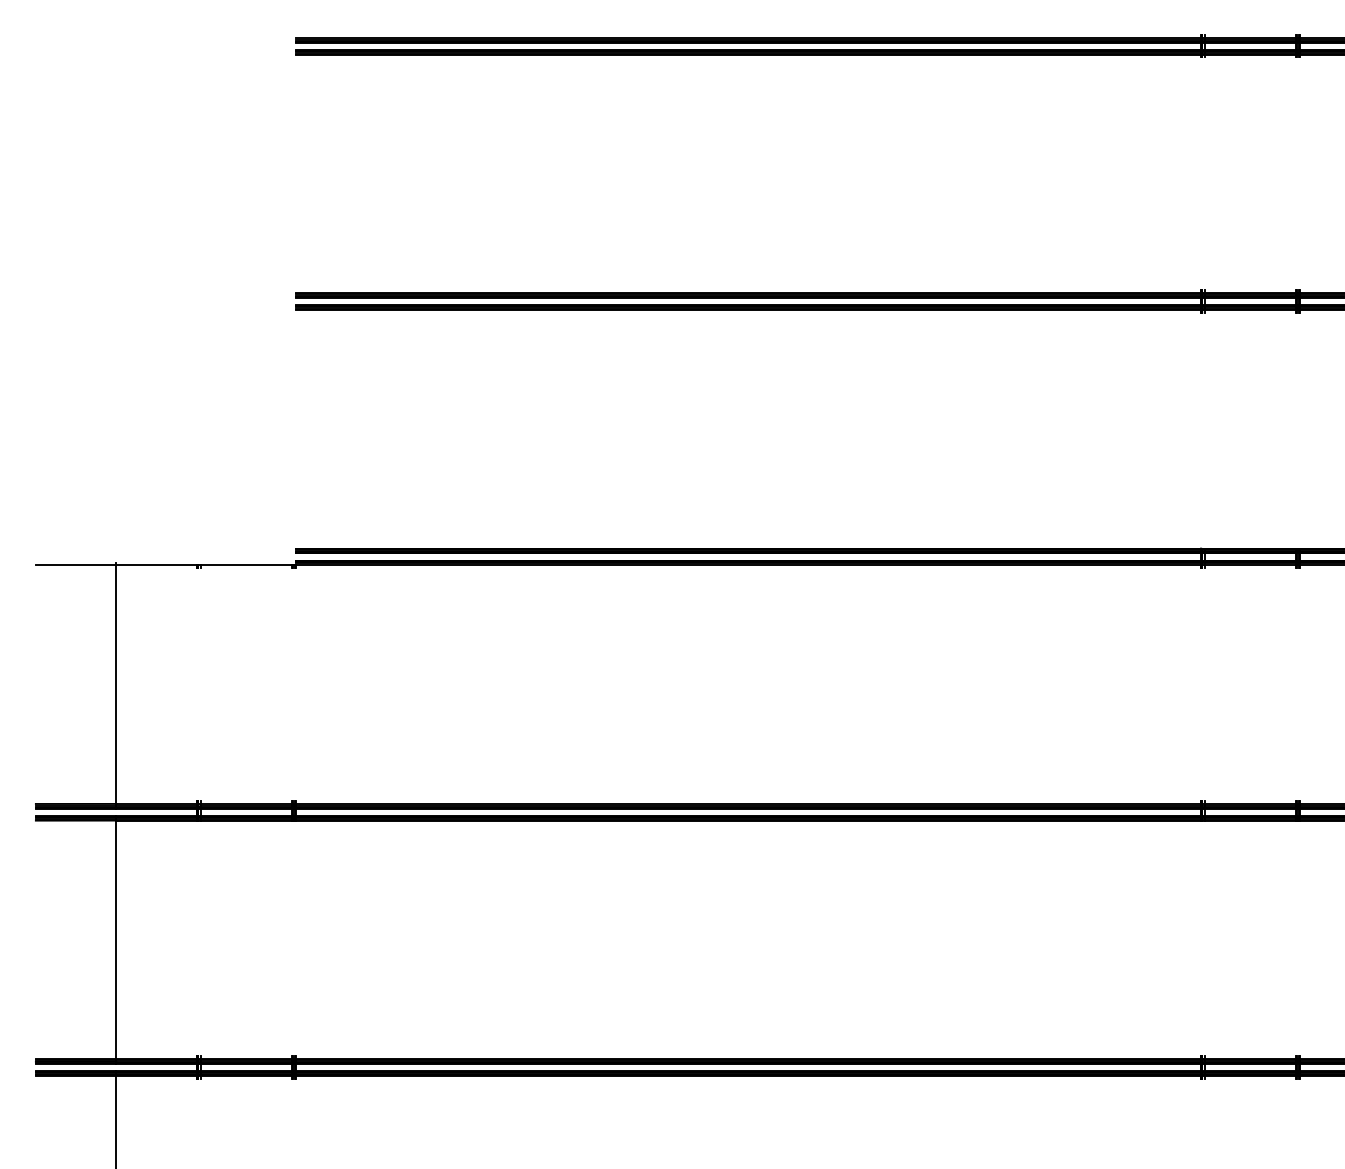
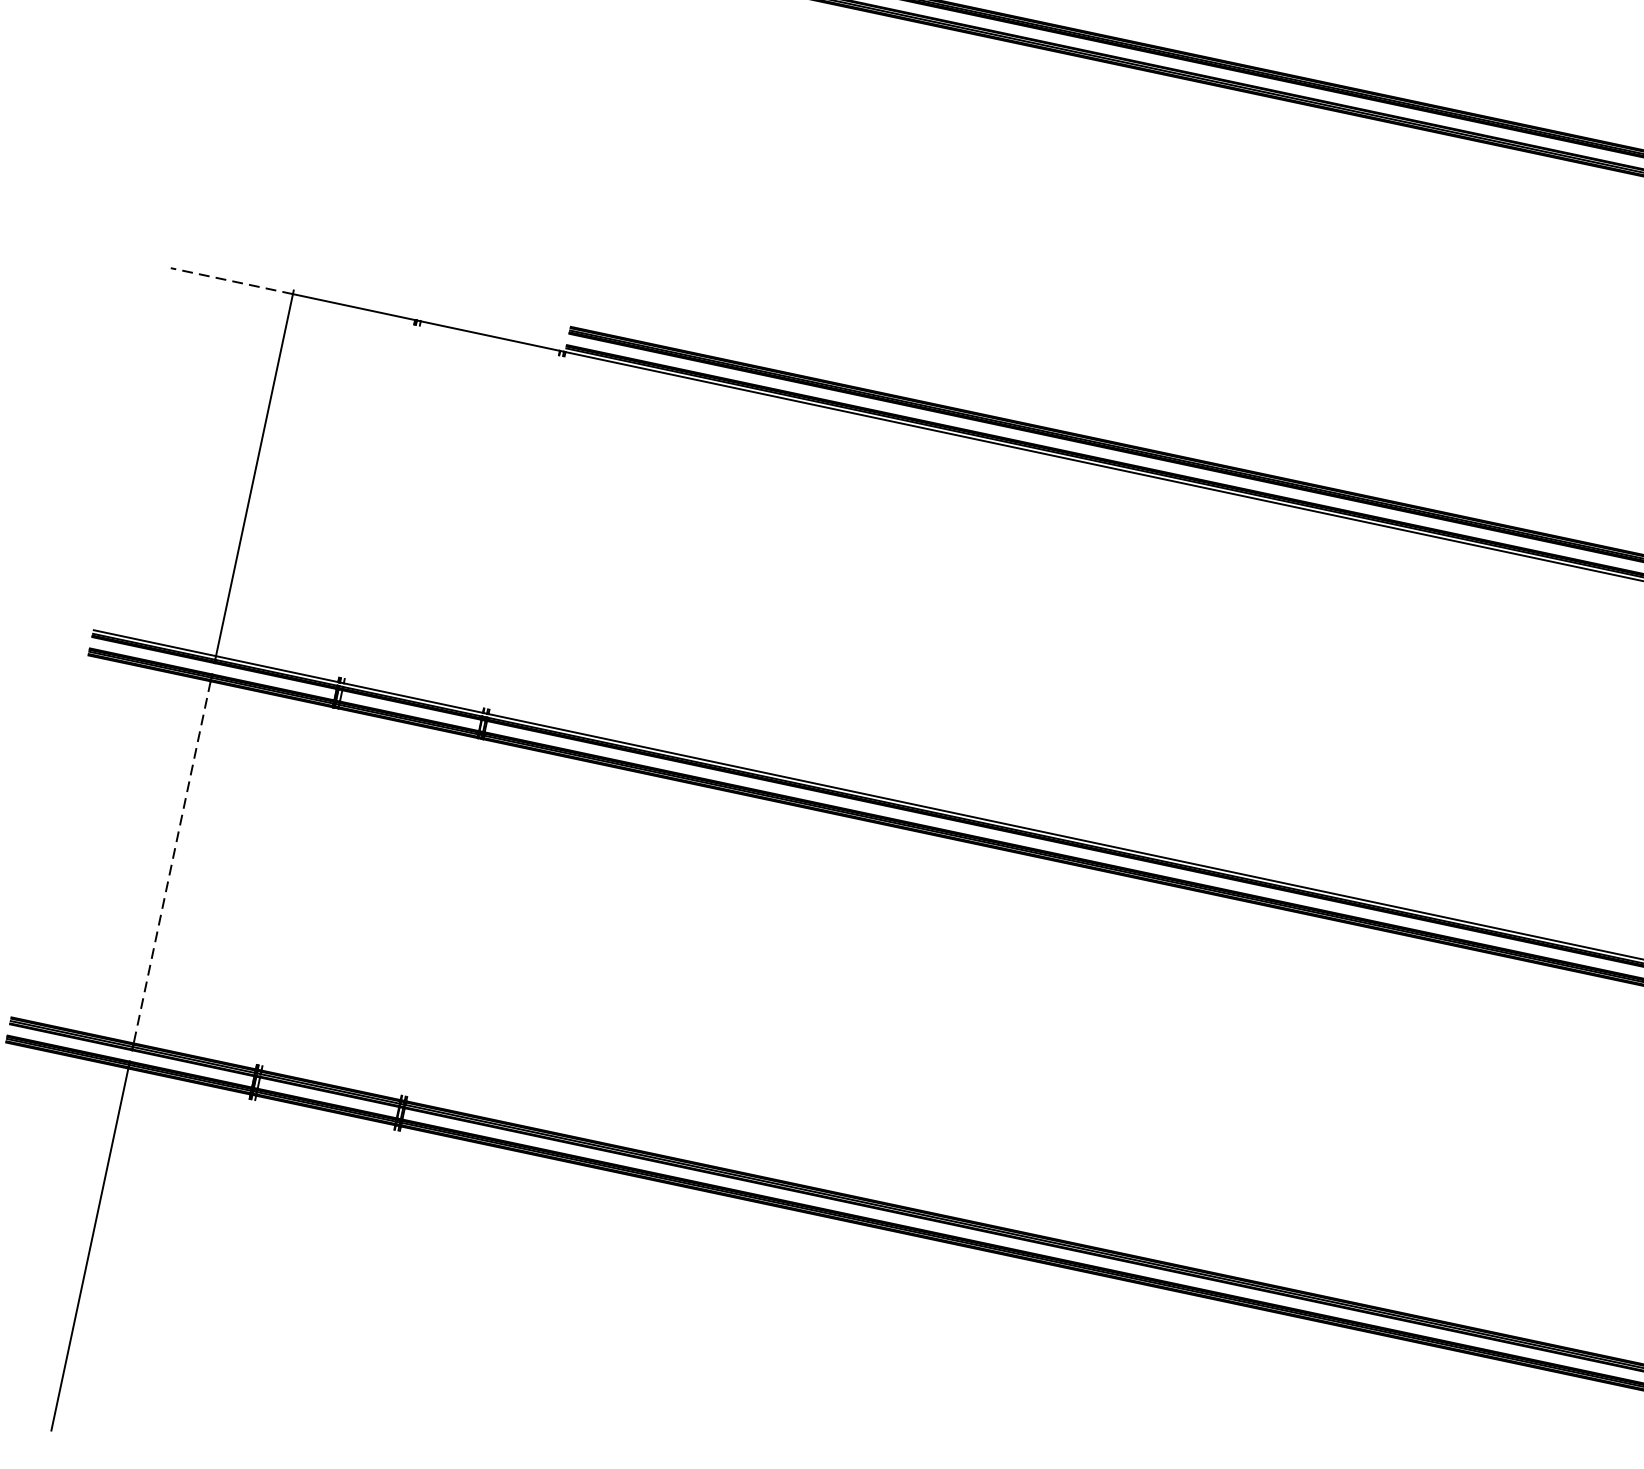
line: (75, 565) -> (230, 281), solid -> dashed
line: (116, 940) -> (172, 863), solid -> dashed

